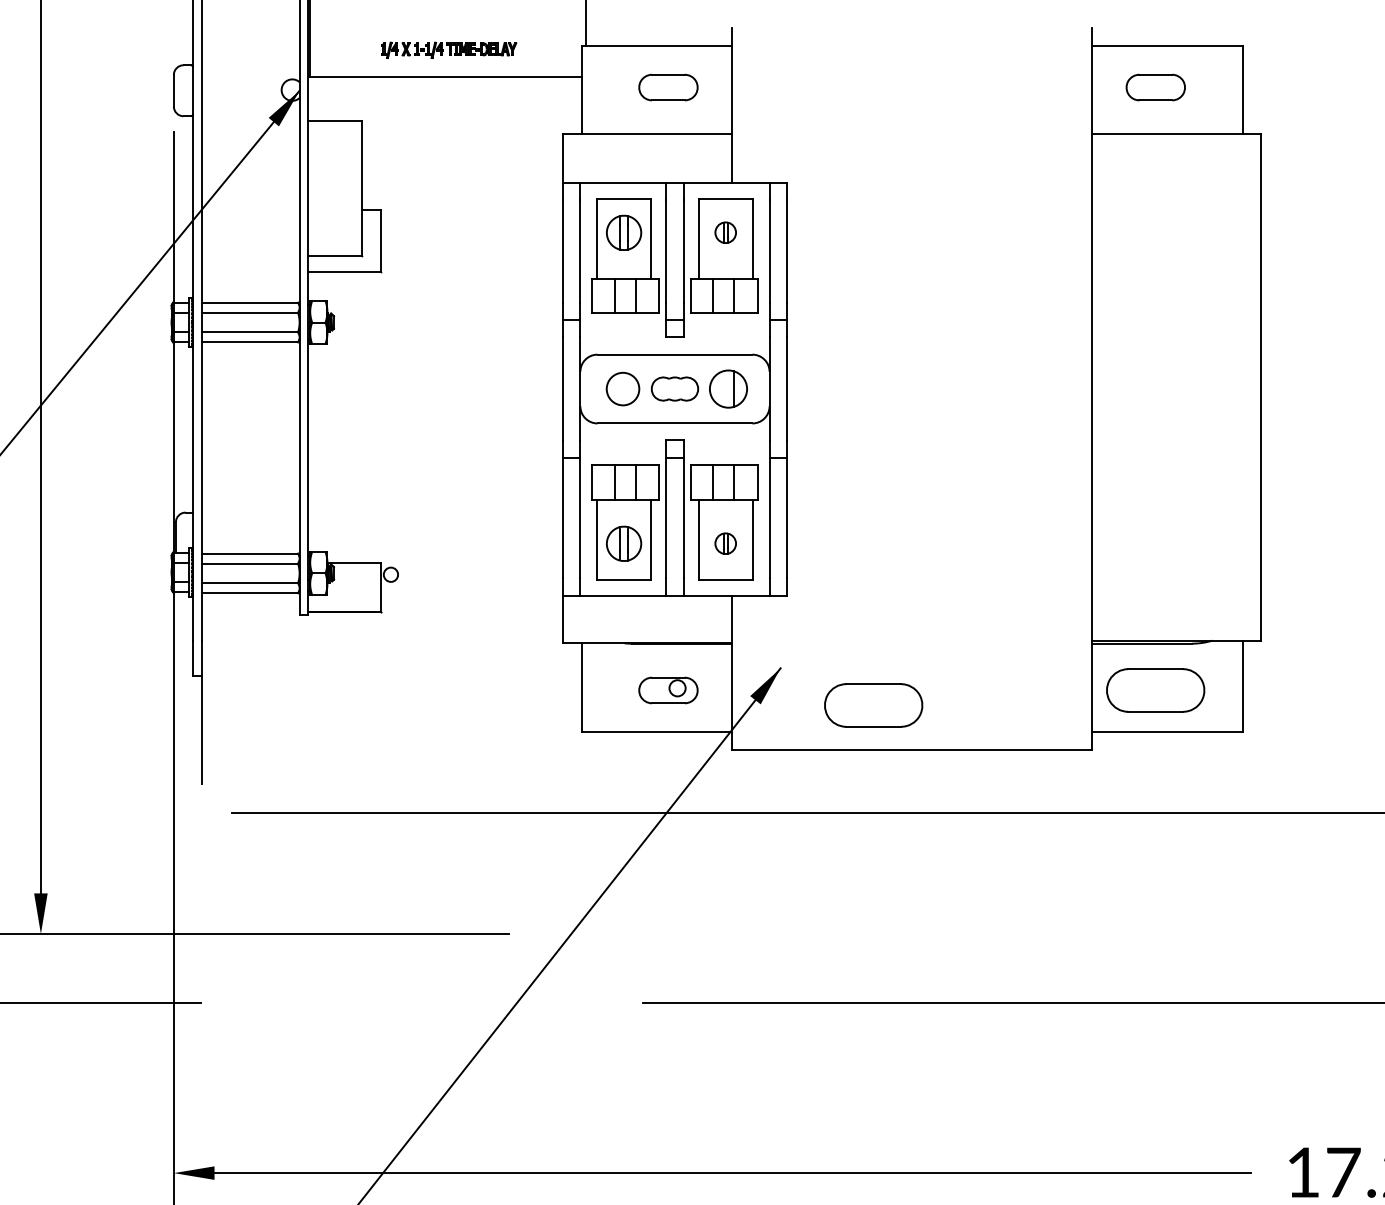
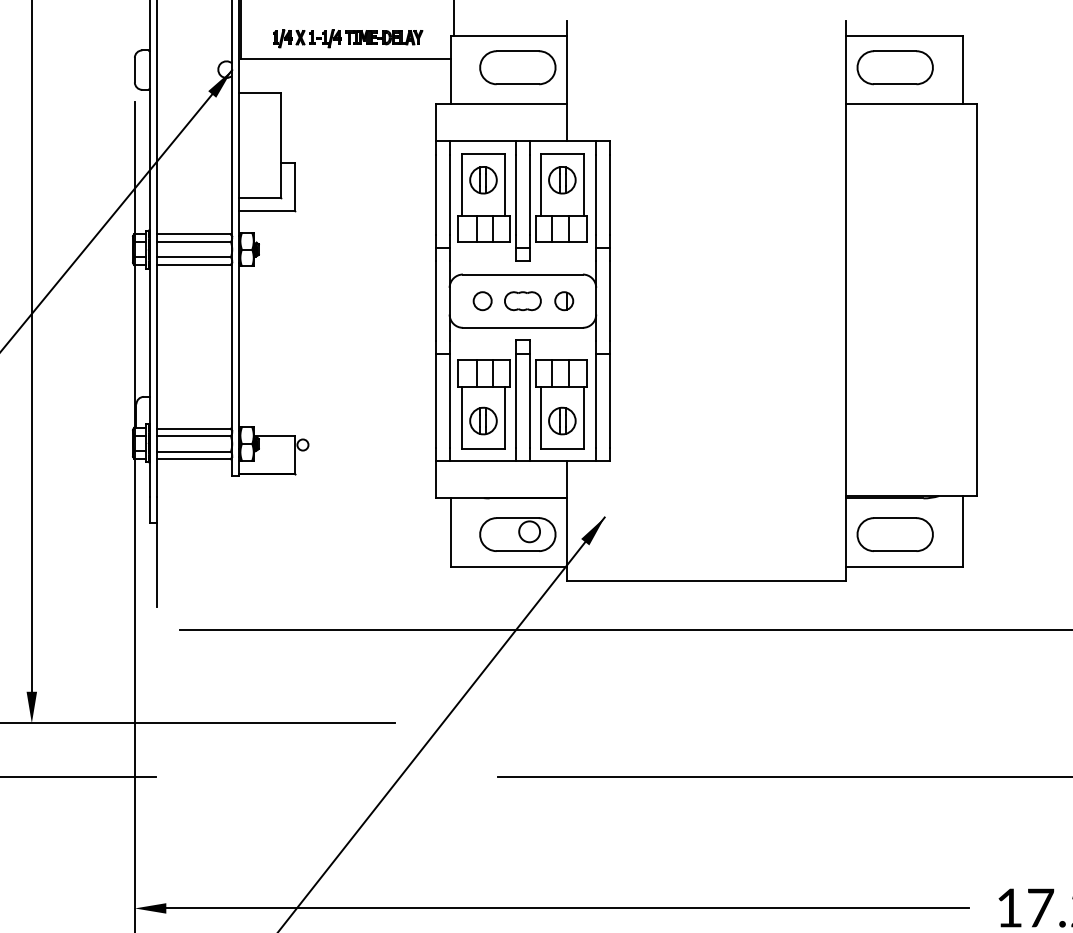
part: (448, 50) -> (347, 38), size x1.43
part: (668, 87) -> (517, 67), size x1.67
part: (1155, 87) -> (895, 67), size x1.67
part: (725, 232) -> (562, 179), size x1.67
circle: (622, 388) -> (482, 300), size x0.71
part: (727, 388) -> (563, 300), size x0.62
part: (725, 543) -> (562, 420), size x1.67
part: (668, 690) -> (517, 534), size x1.67
part: (873, 705) -> (676, 546), removed

